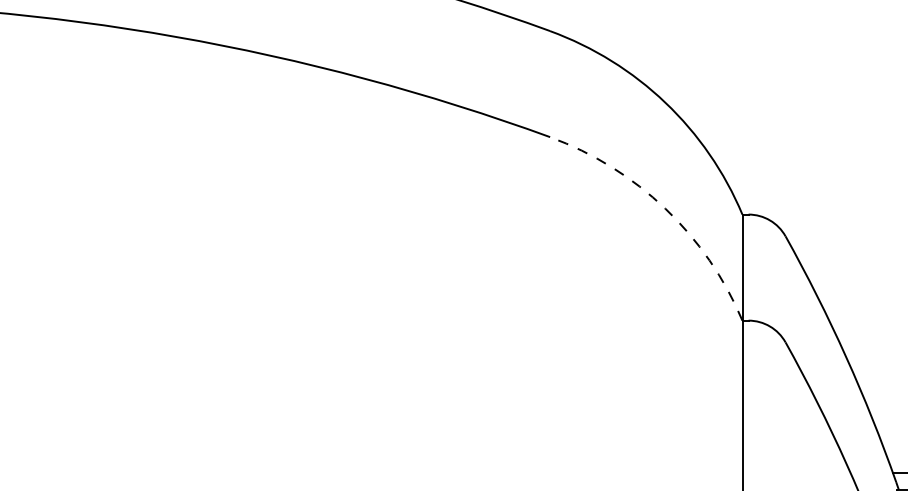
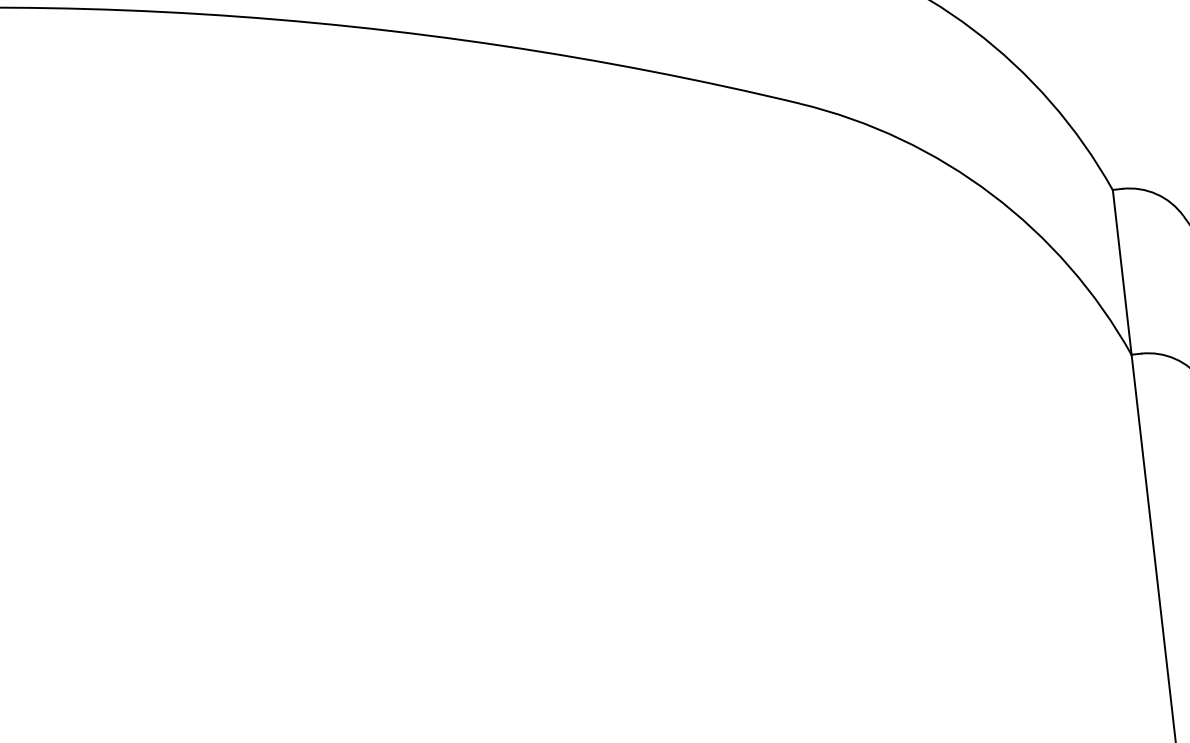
arc: (665, 208) -> (992, 194), dashed -> solid

